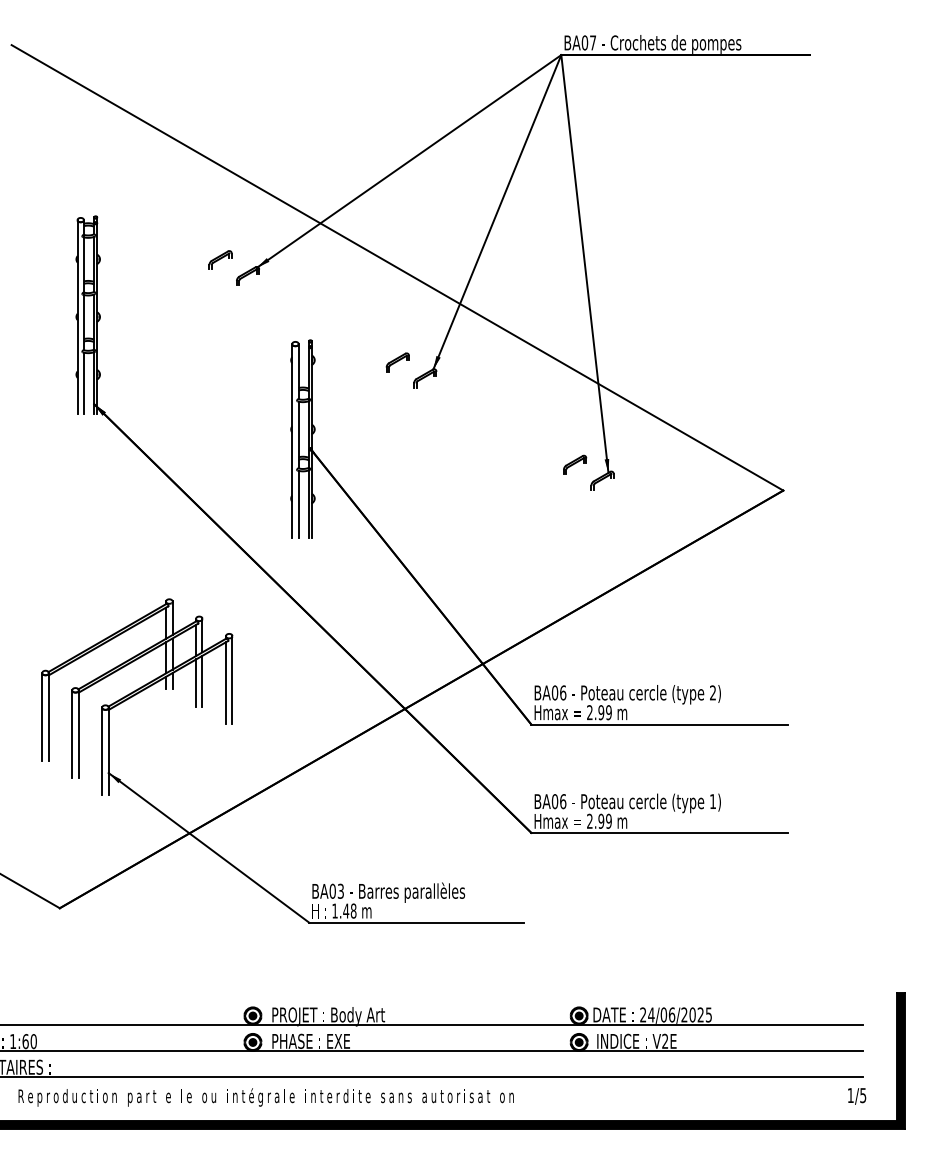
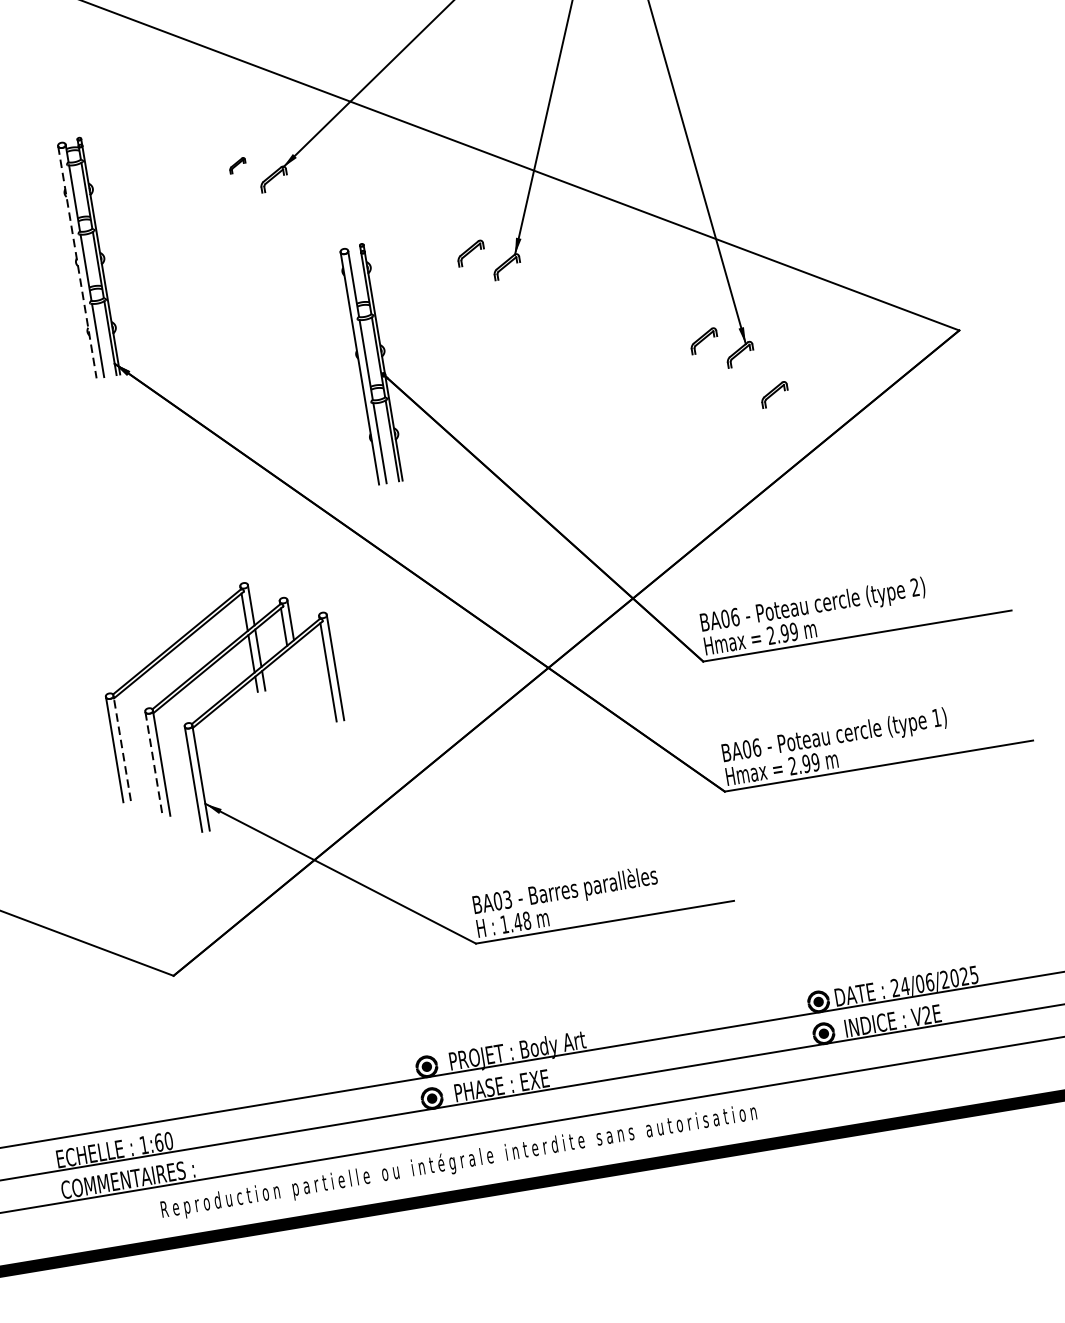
part: (220, 259) -> (237, 164), size x0.6
line: (77, 317) -> (77, 262), solid -> dashed
part: (625, 517) -> (775, 394), added
line: (202, 680) -> (299, 673), removed
line: (196, 682) -> (292, 677), removed
line: (48, 717) -> (122, 749), solid -> dashed
line: (72, 734) -> (154, 764), solid -> dashed

